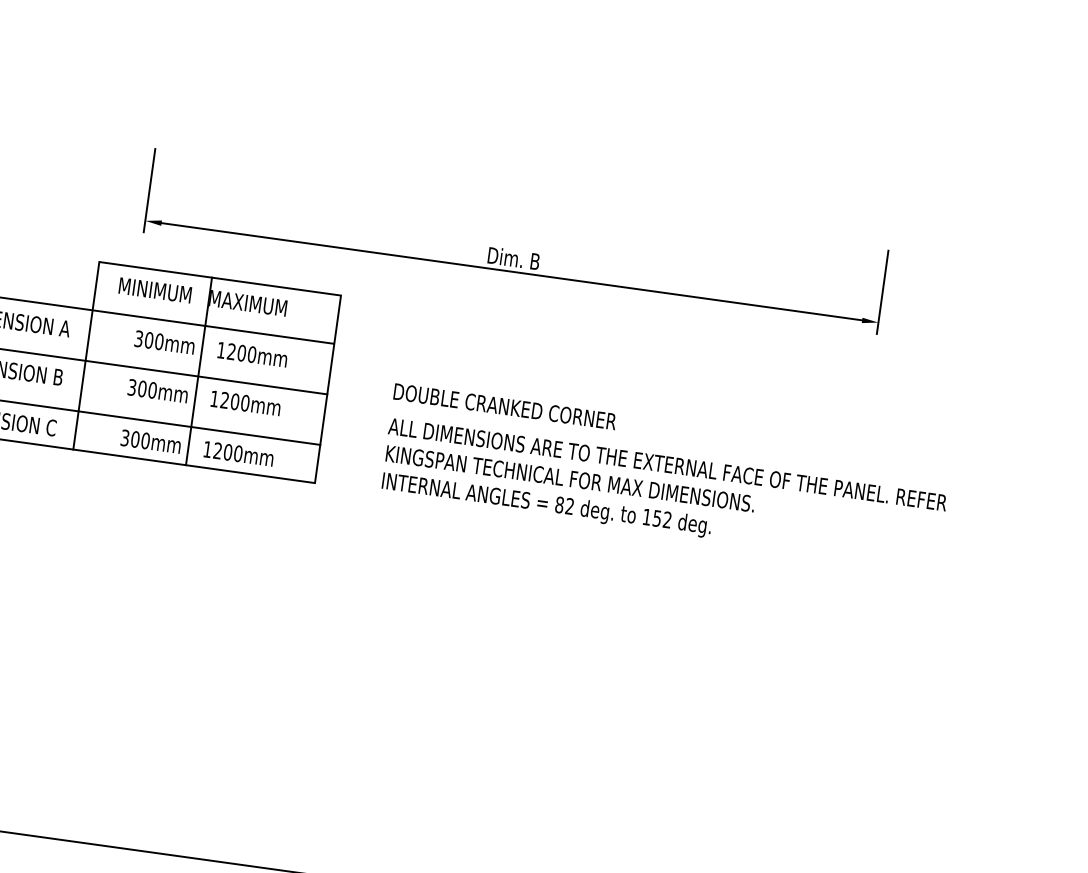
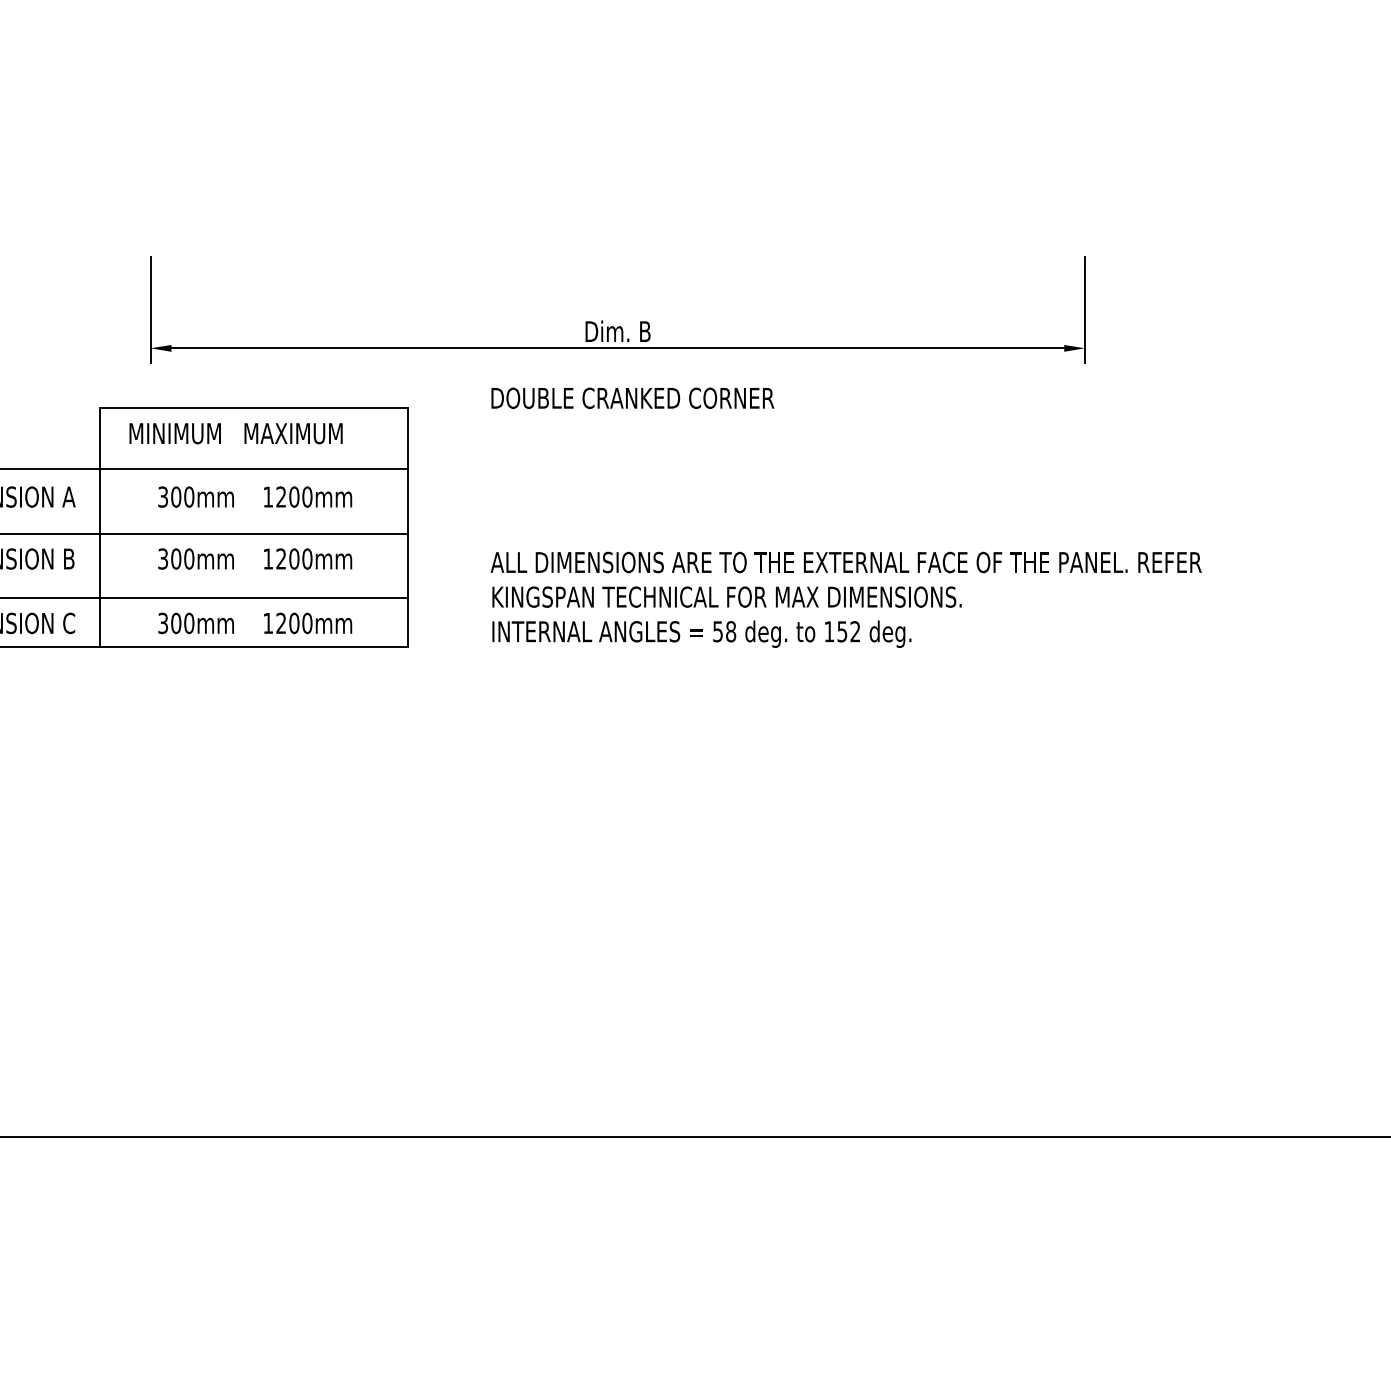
line: (198, 370) -> (243, 526), removed
text: (504, 406) -> (632, 397), moved
text: (564, 505) -> (724, 631), 82 -> 58

